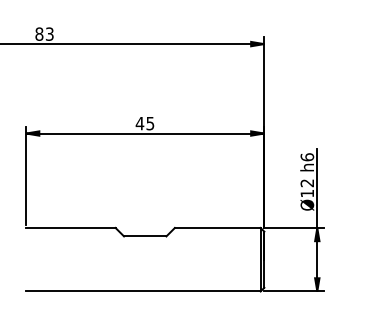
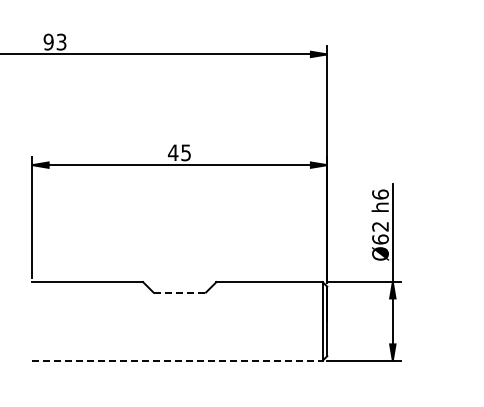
text: (39, 34) -> (48, 42), 83 -> 93
text: (307, 193) -> (380, 239), Ø12 -> Ø62
line: (145, 236) -> (180, 292), solid -> dashed
line: (143, 291) -> (177, 360), solid -> dashed

